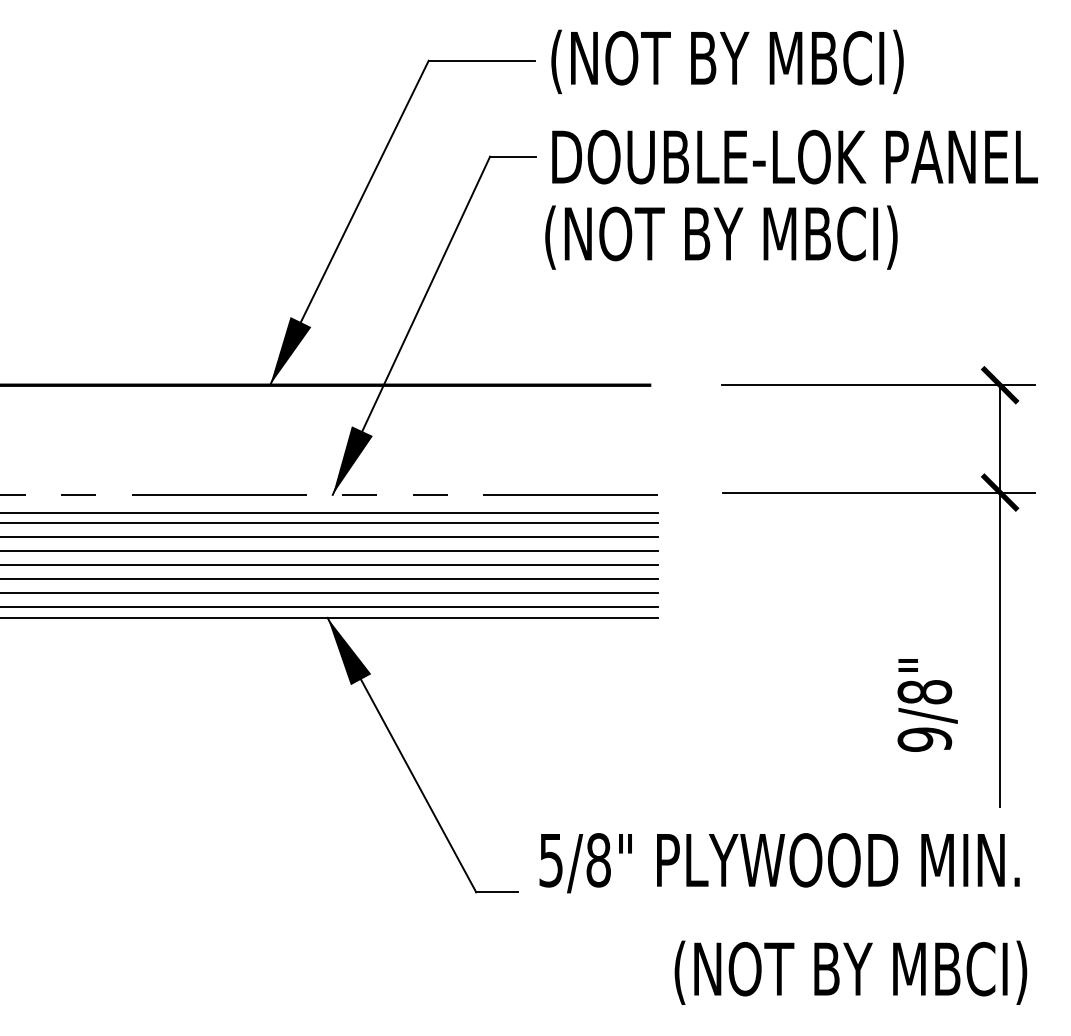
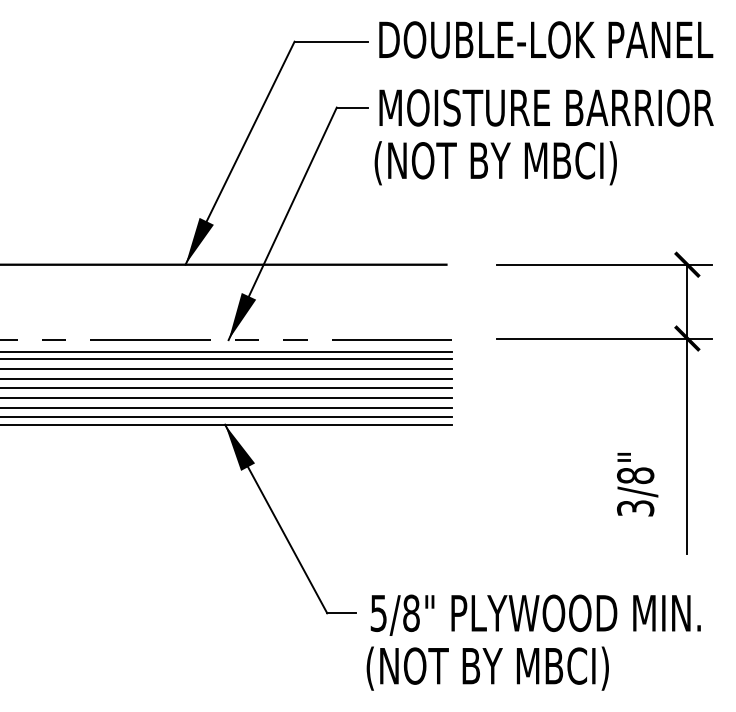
text: (793, 61) -> (545, 42), (NOT BY MBCI) -> DOUBLE-LOK PANEL
text: (796, 156) -> (547, 107), DOUBLE-LOK PANEL -> MOISTURE BARRIOR
text: (924, 739) -> (635, 508), 9/8" -> 3/8"
text: (779, 862) -> (535, 614), moved
text: (850, 972) -> (487, 668), moved

